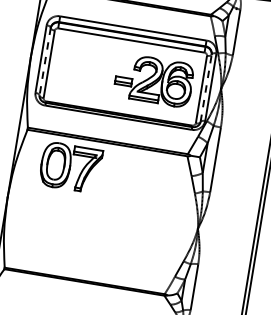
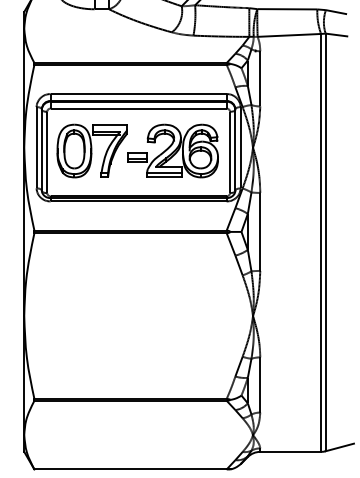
line: (44, 61) -> (41, 149), dashed -> solid
line: (206, 87) -> (235, 149), dashed -> solid
part: (70, 167) -> (91, 150), moved

